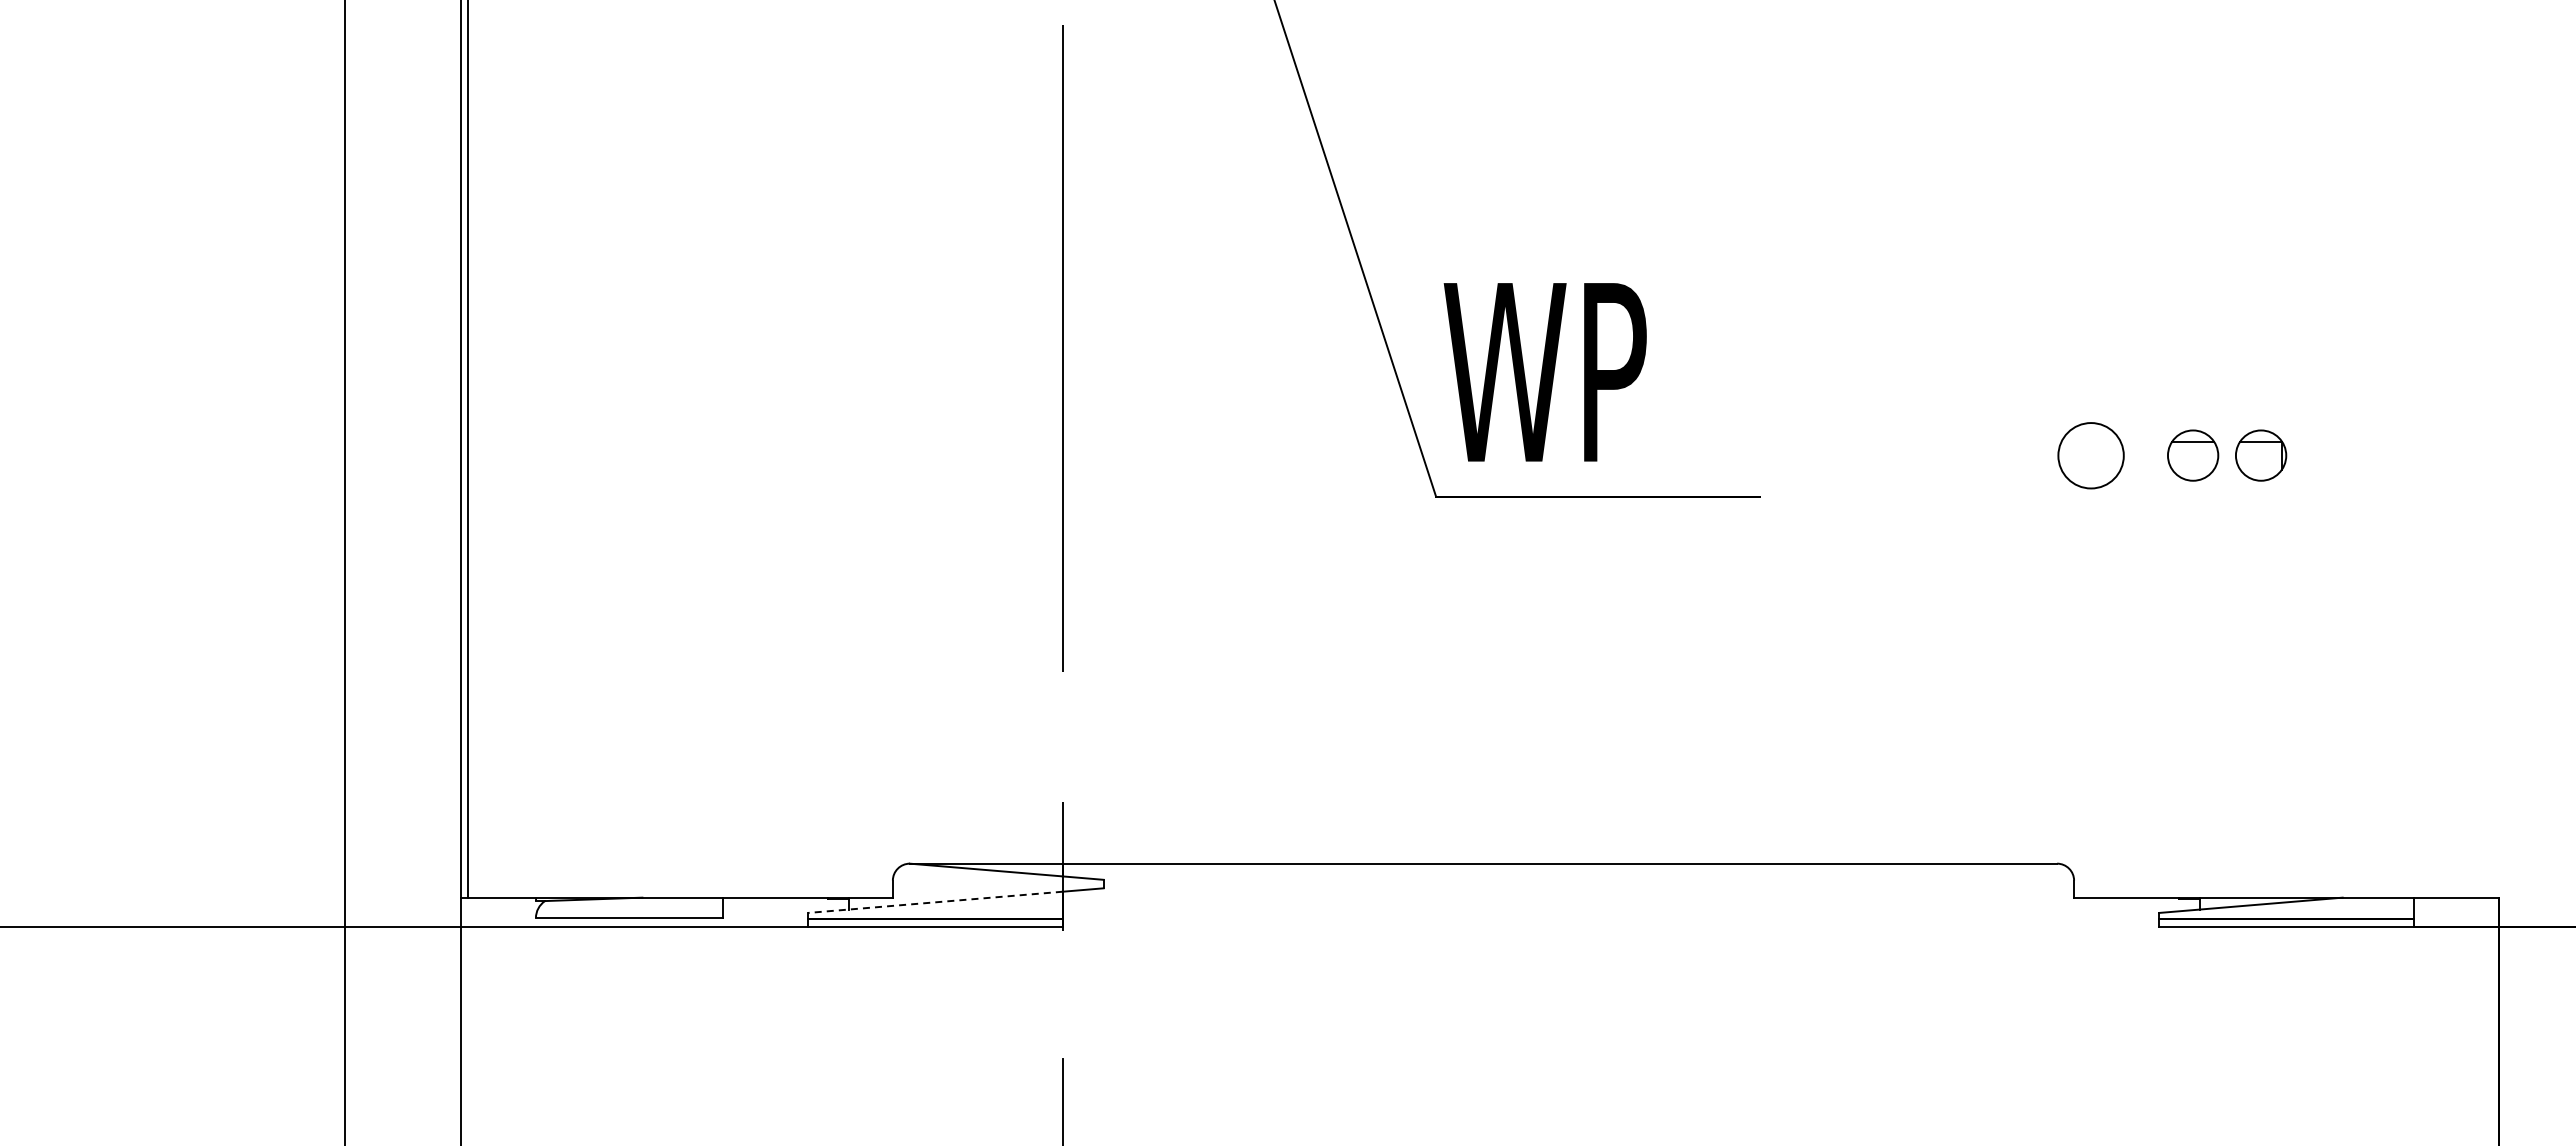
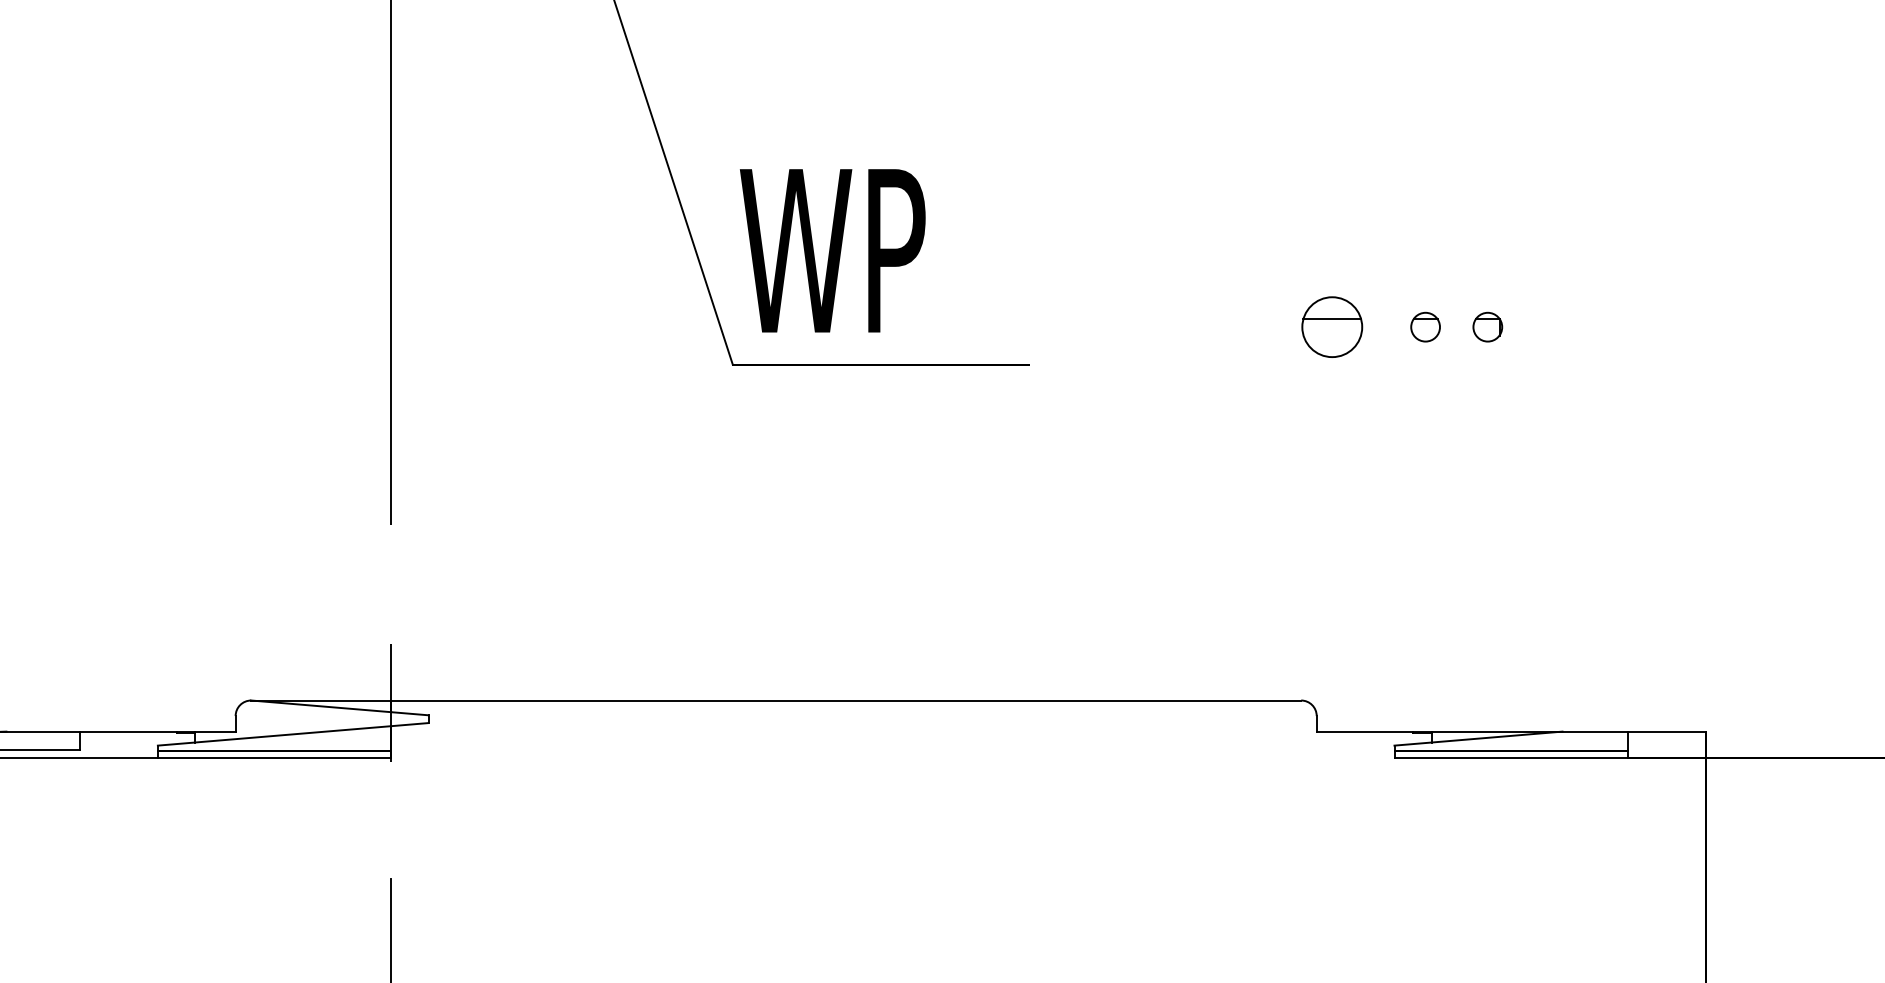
line: (2090, 447) -> (1331, 319), added
part: (2192, 455) -> (1425, 326), size x0.62
part: (2260, 455) -> (1487, 326), size x0.62
line: (935, 902) -> (274, 736), dashed -> solid

